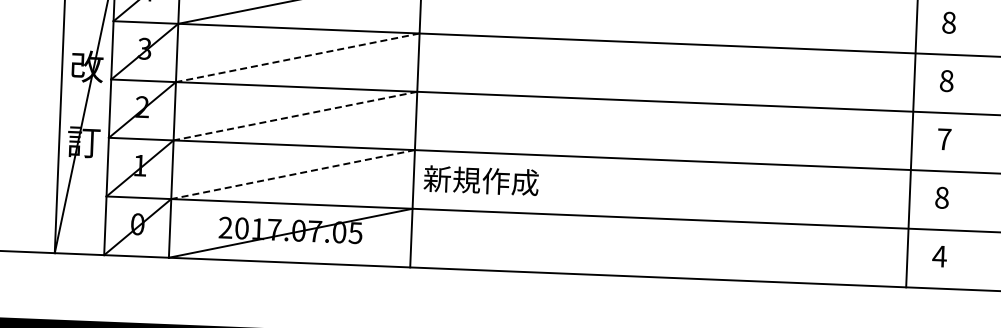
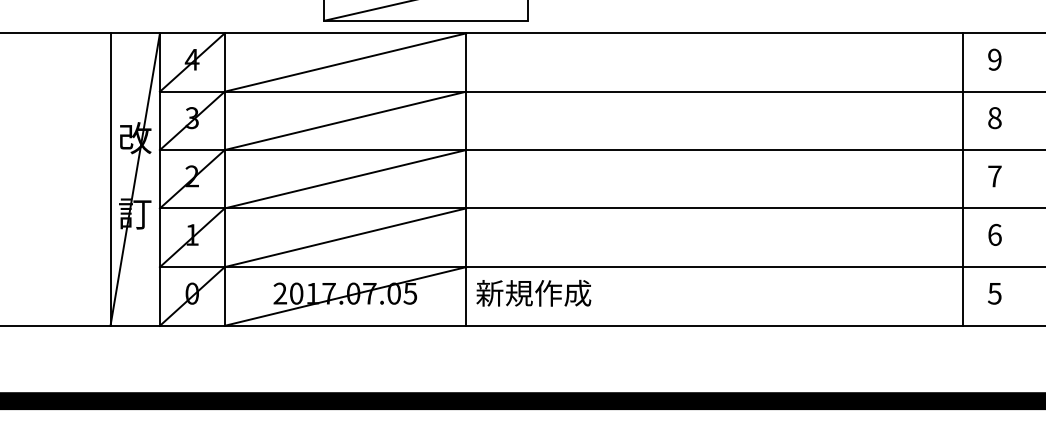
text: (948, 22) -> (994, 59), 8 -> 9
line: (297, 58) -> (345, 121), dashed -> solid
line: (295, 116) -> (345, 179), dashed -> solid
line: (293, 174) -> (345, 237), dashed -> solid
text: (481, 179) -> (533, 292), moved
text: (941, 197) -> (994, 234), 8 -> 6
text: (939, 256) -> (994, 293), 4 -> 5

